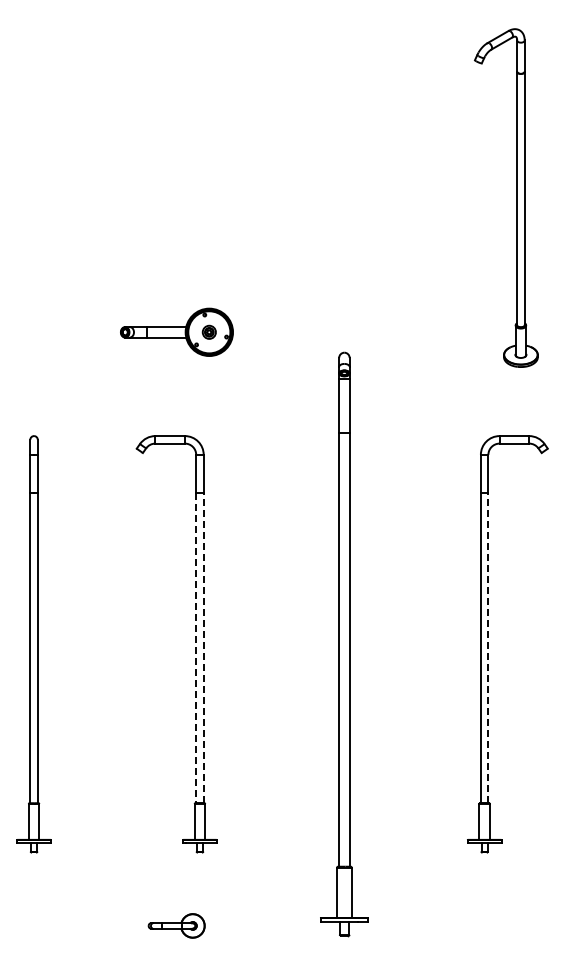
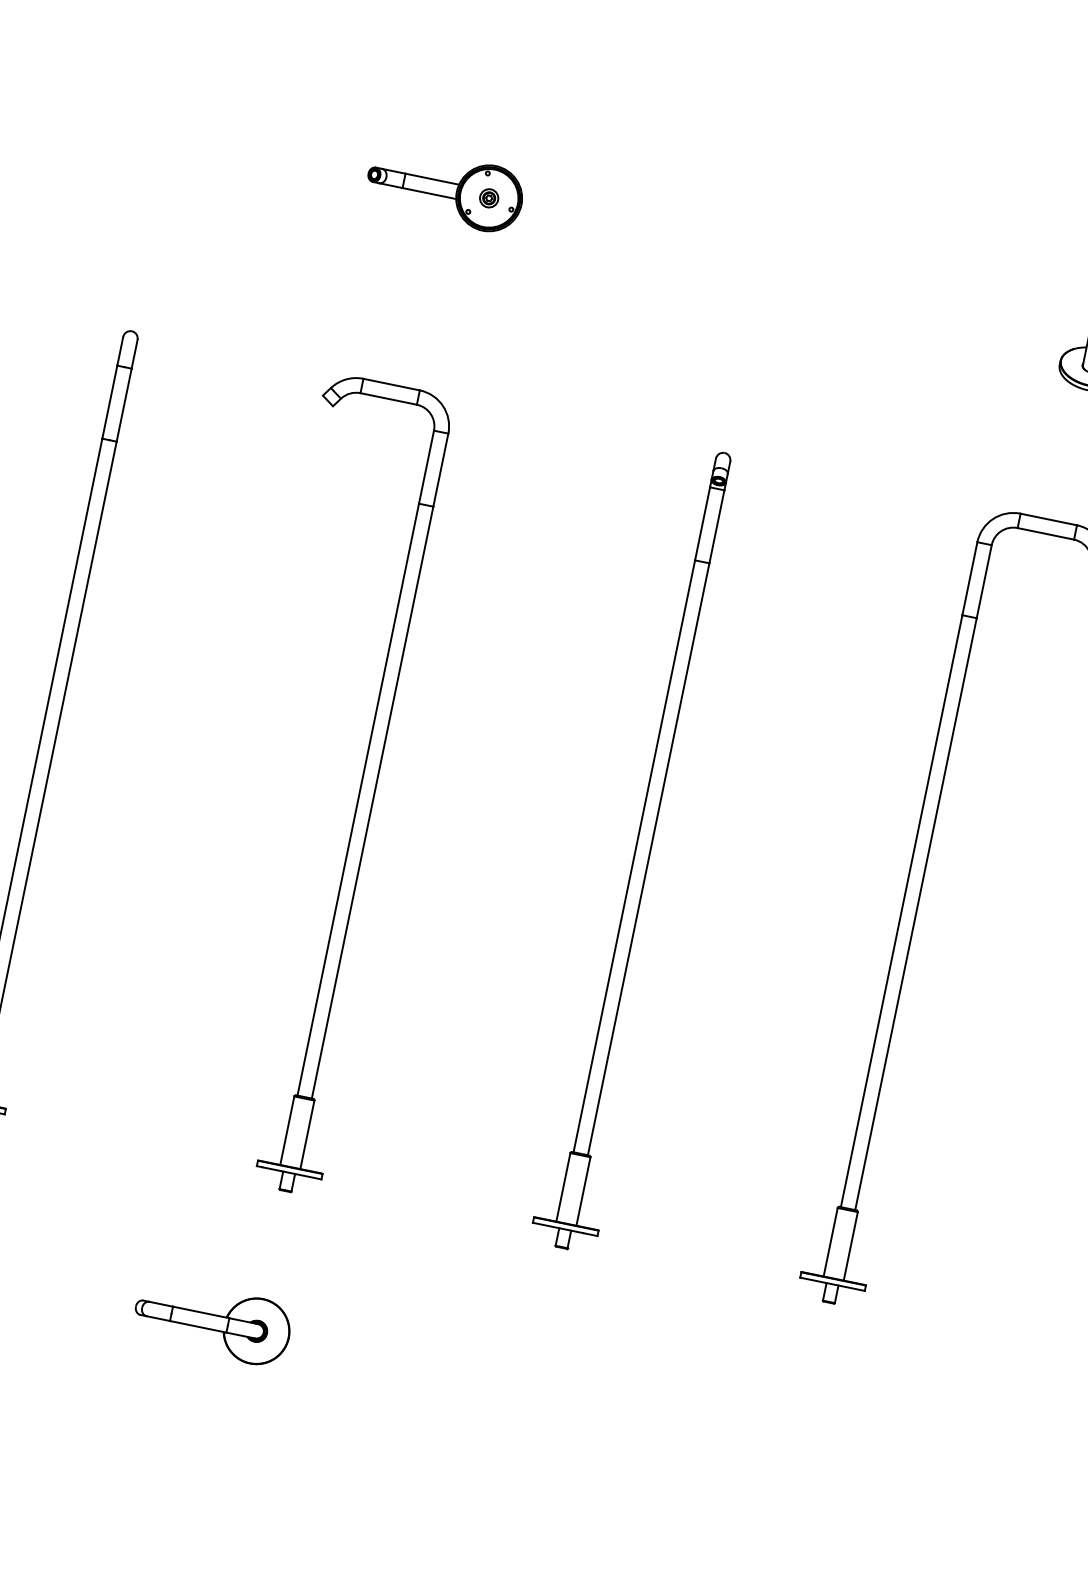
part: (176, 332) -> (444, 189), size x0.71
part: (344, 644) -> (642, 850), size x0.71
line: (203, 647) -> (372, 801), dashed -> solid
line: (488, 647) -> (916, 912), dashed -> solid
line: (196, 648) -> (358, 800), dashed -> solid
part: (176, 925) -> (211, 1321), size x1.43

